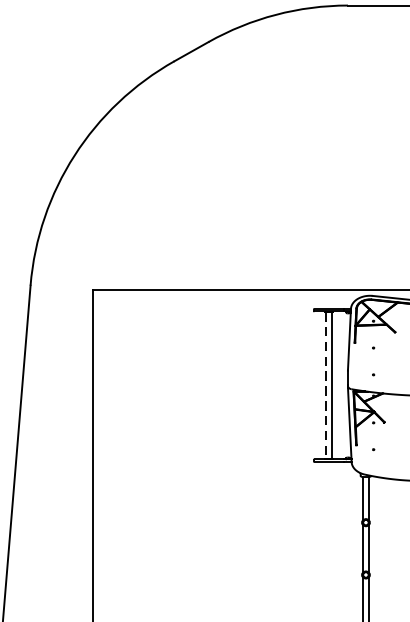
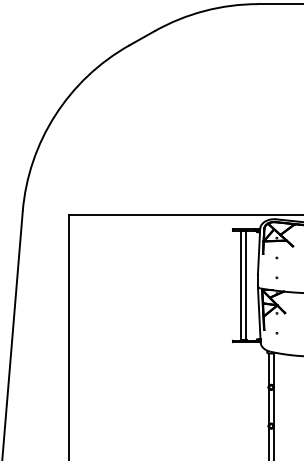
line: (325, 386) -> (241, 286), dashed -> solid

